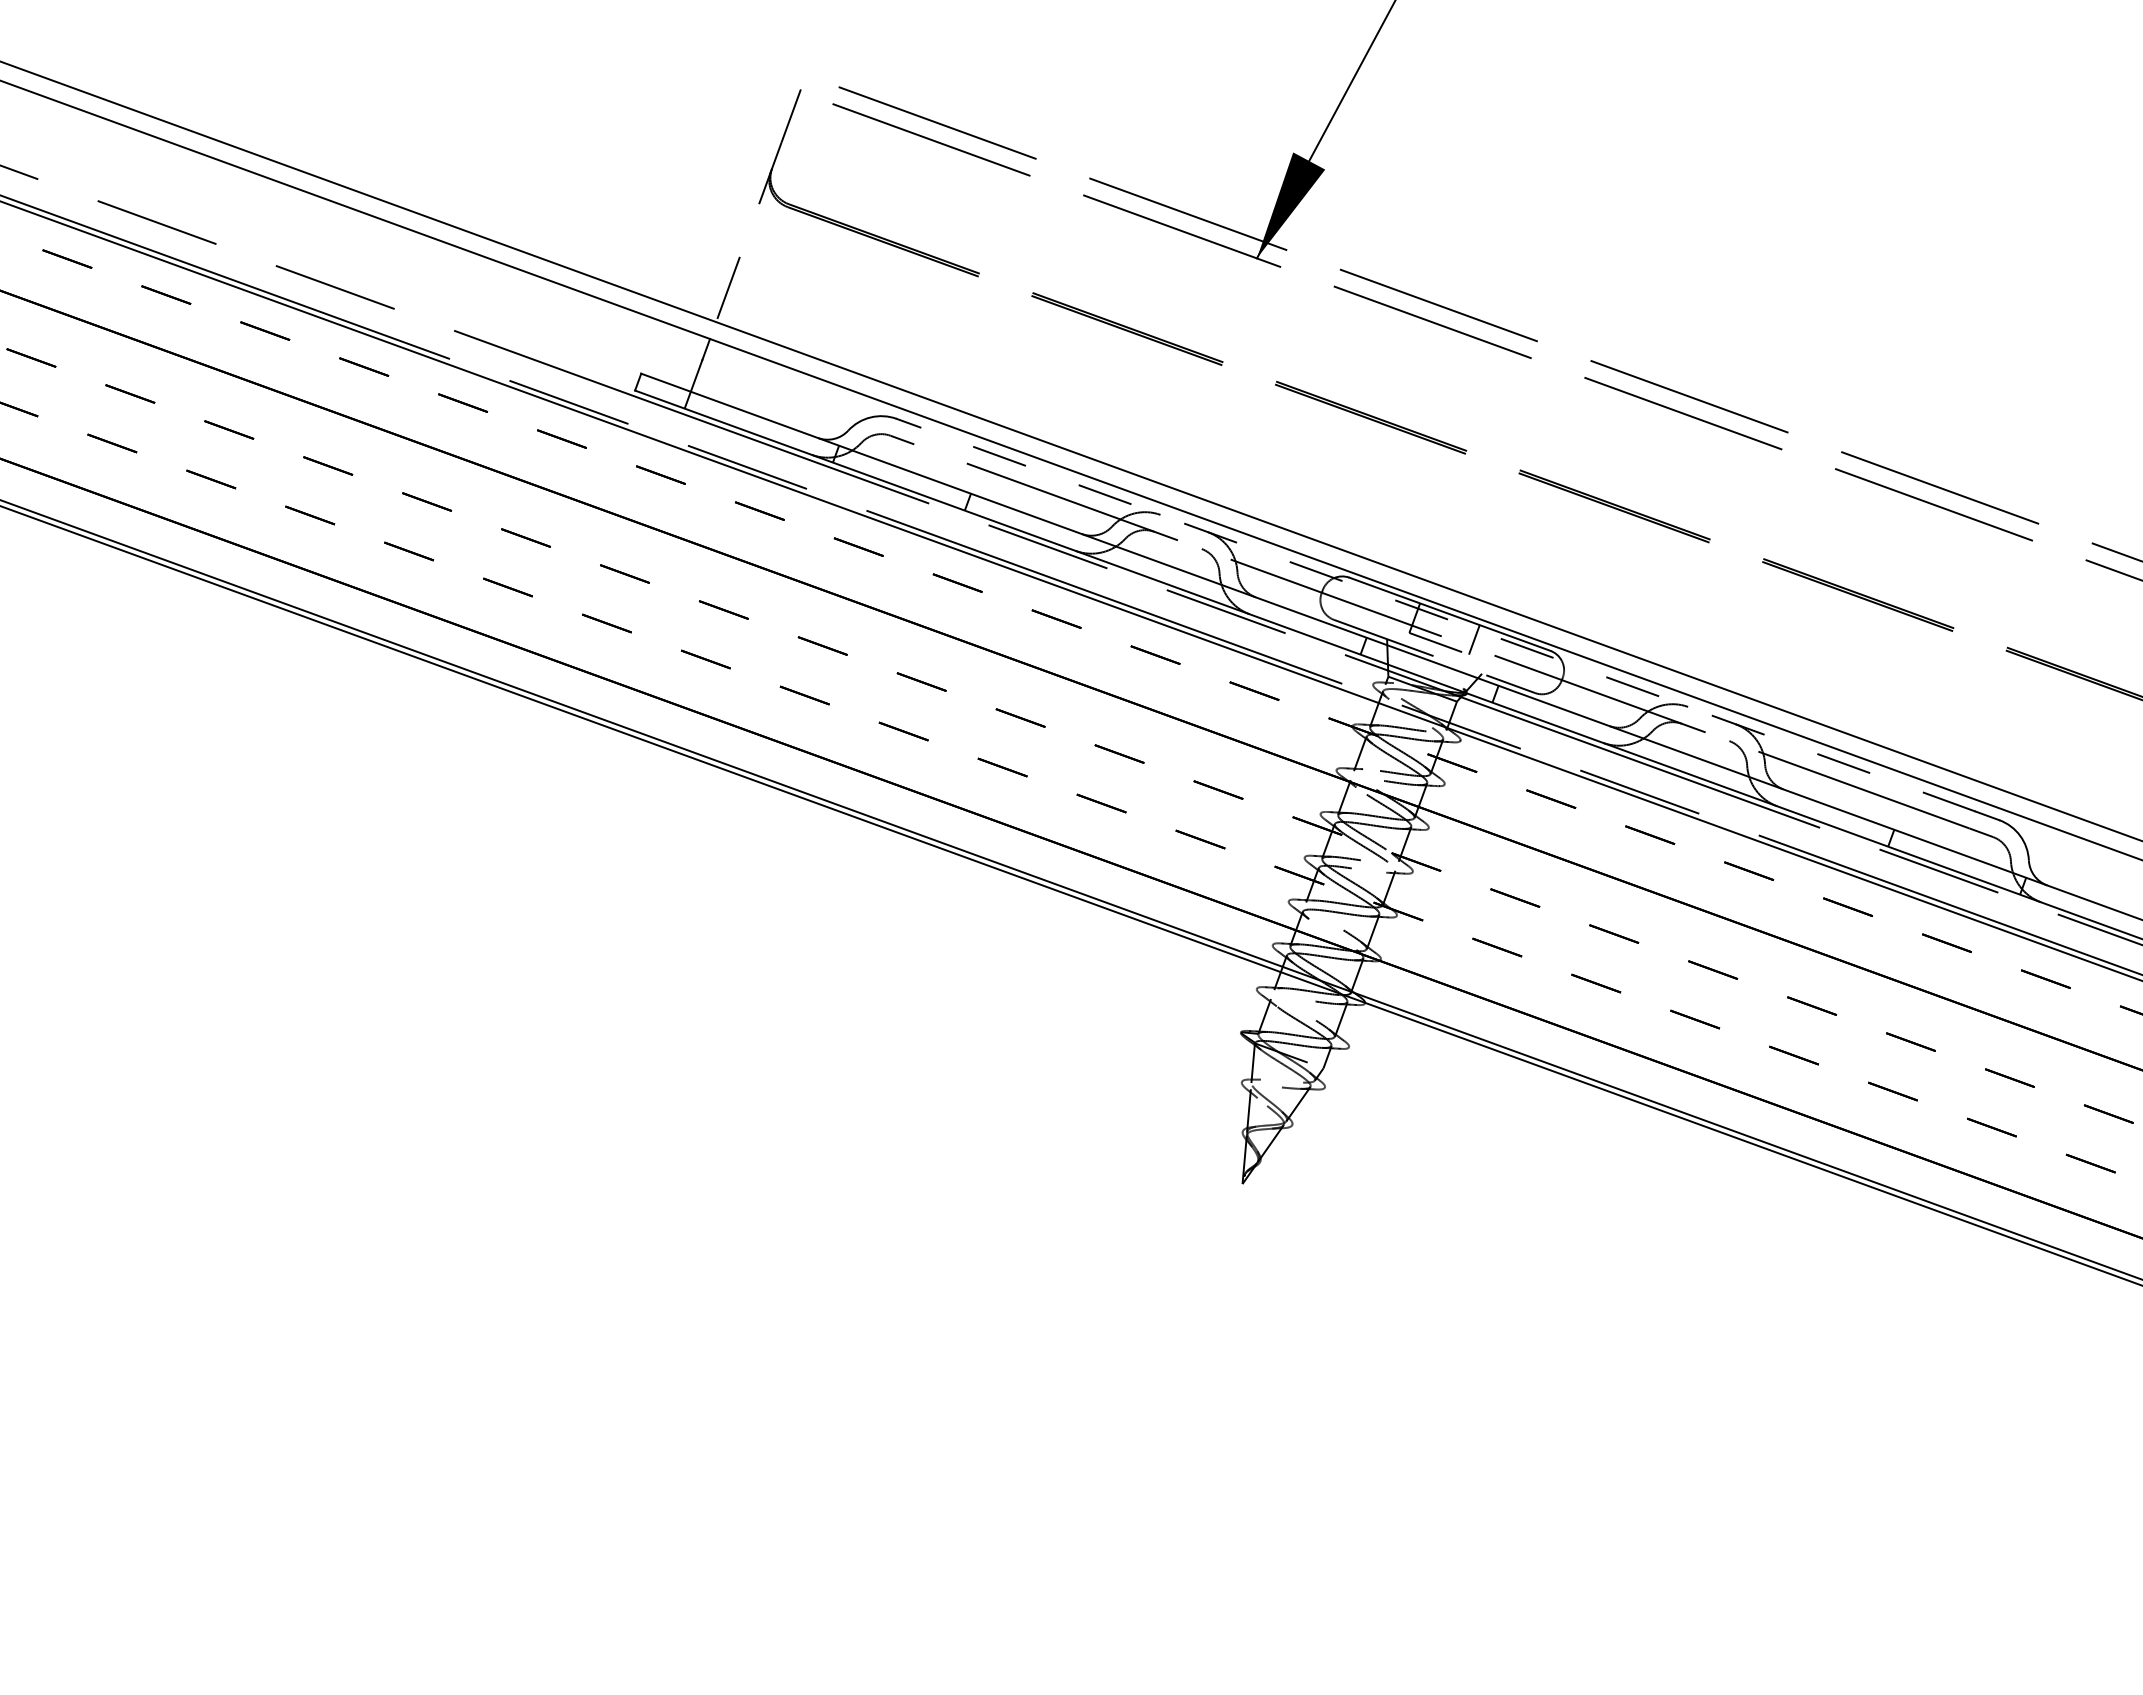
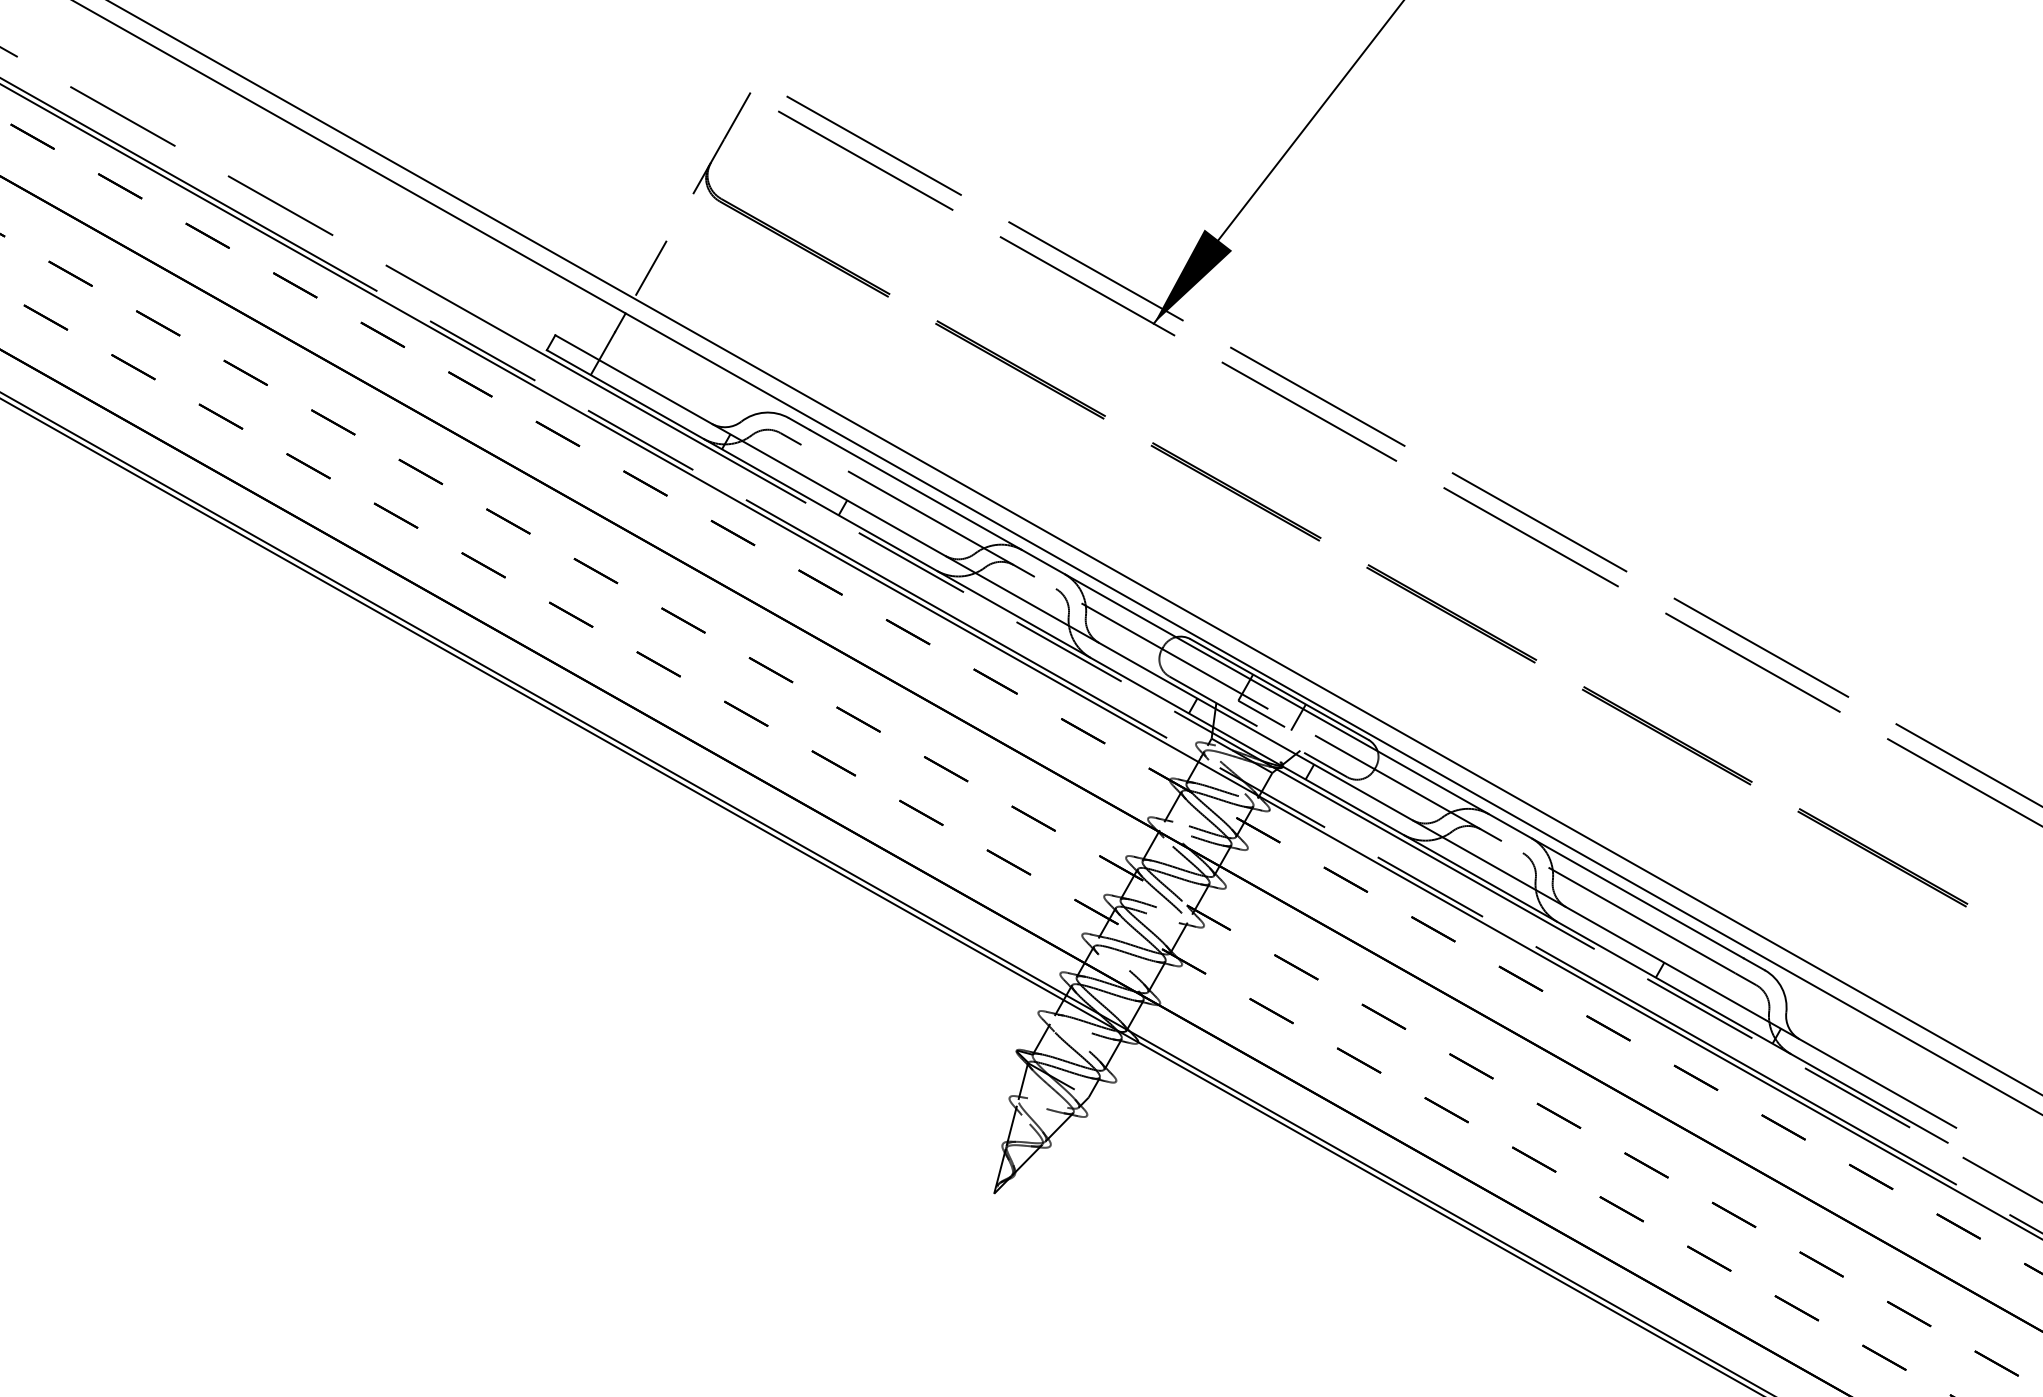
line: (1447, 619) -> (1276, 694), dashed -> solid

